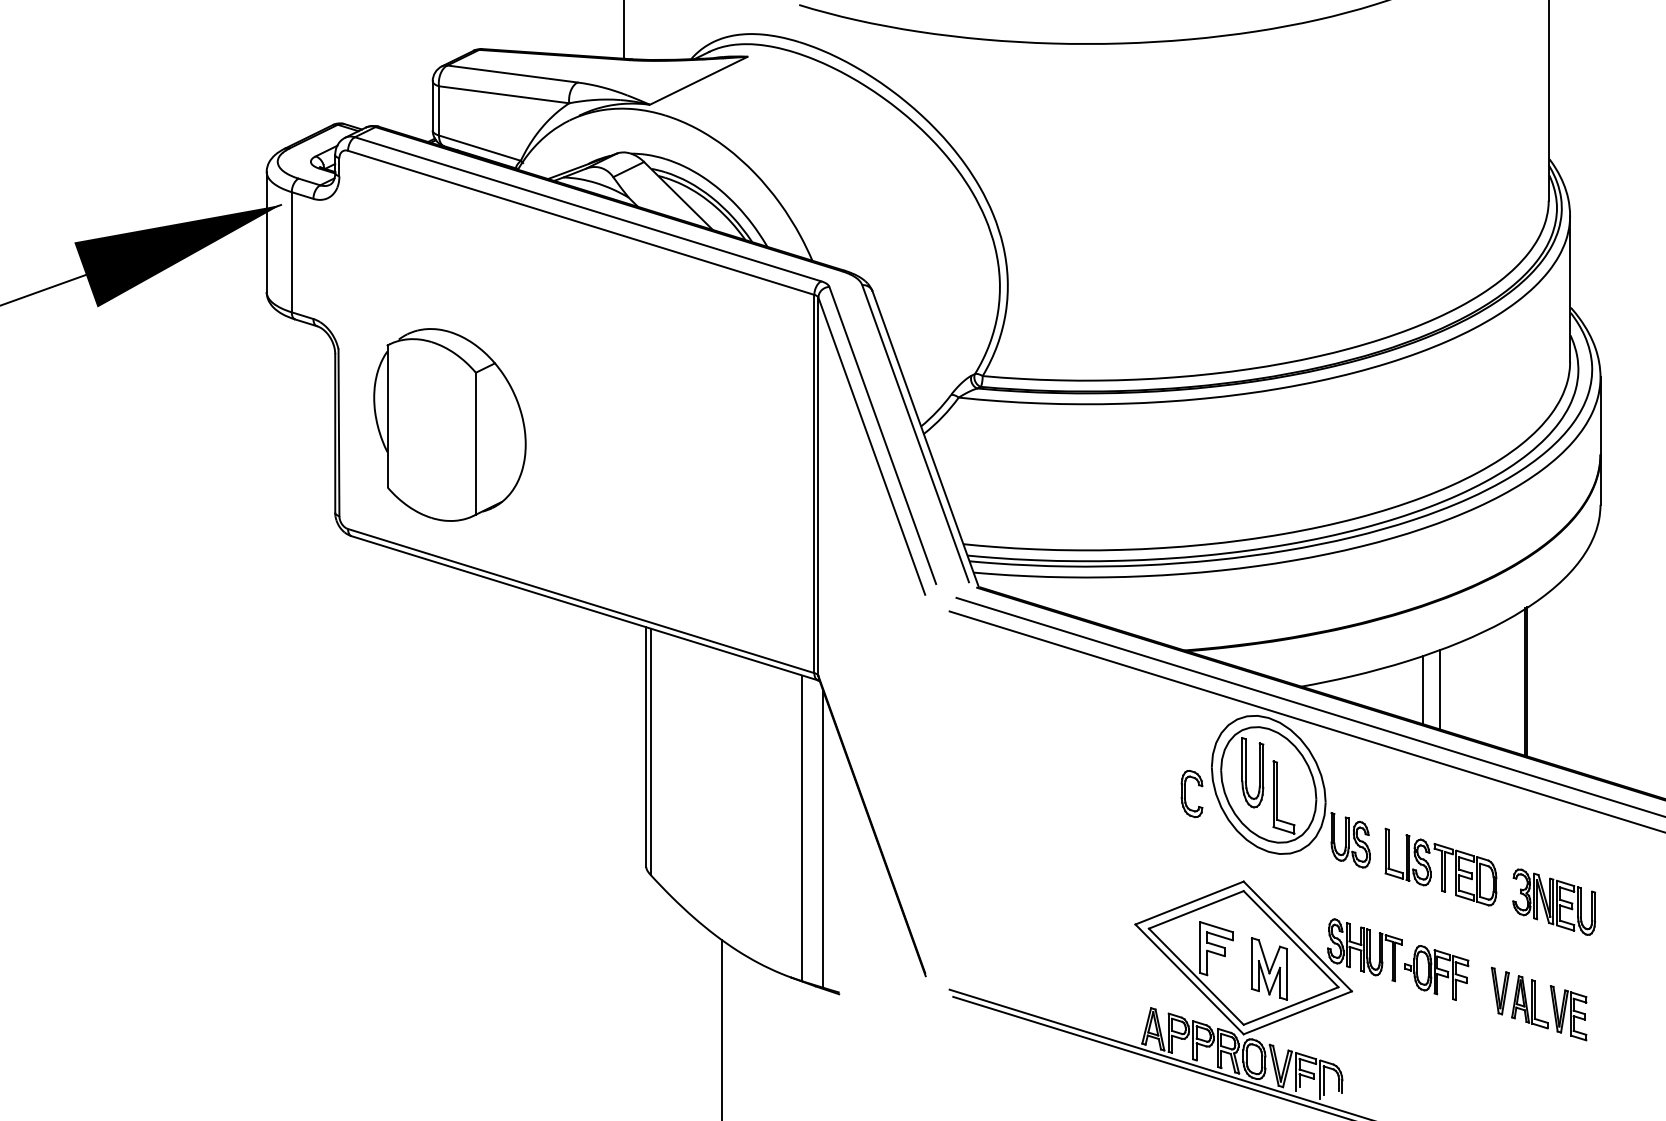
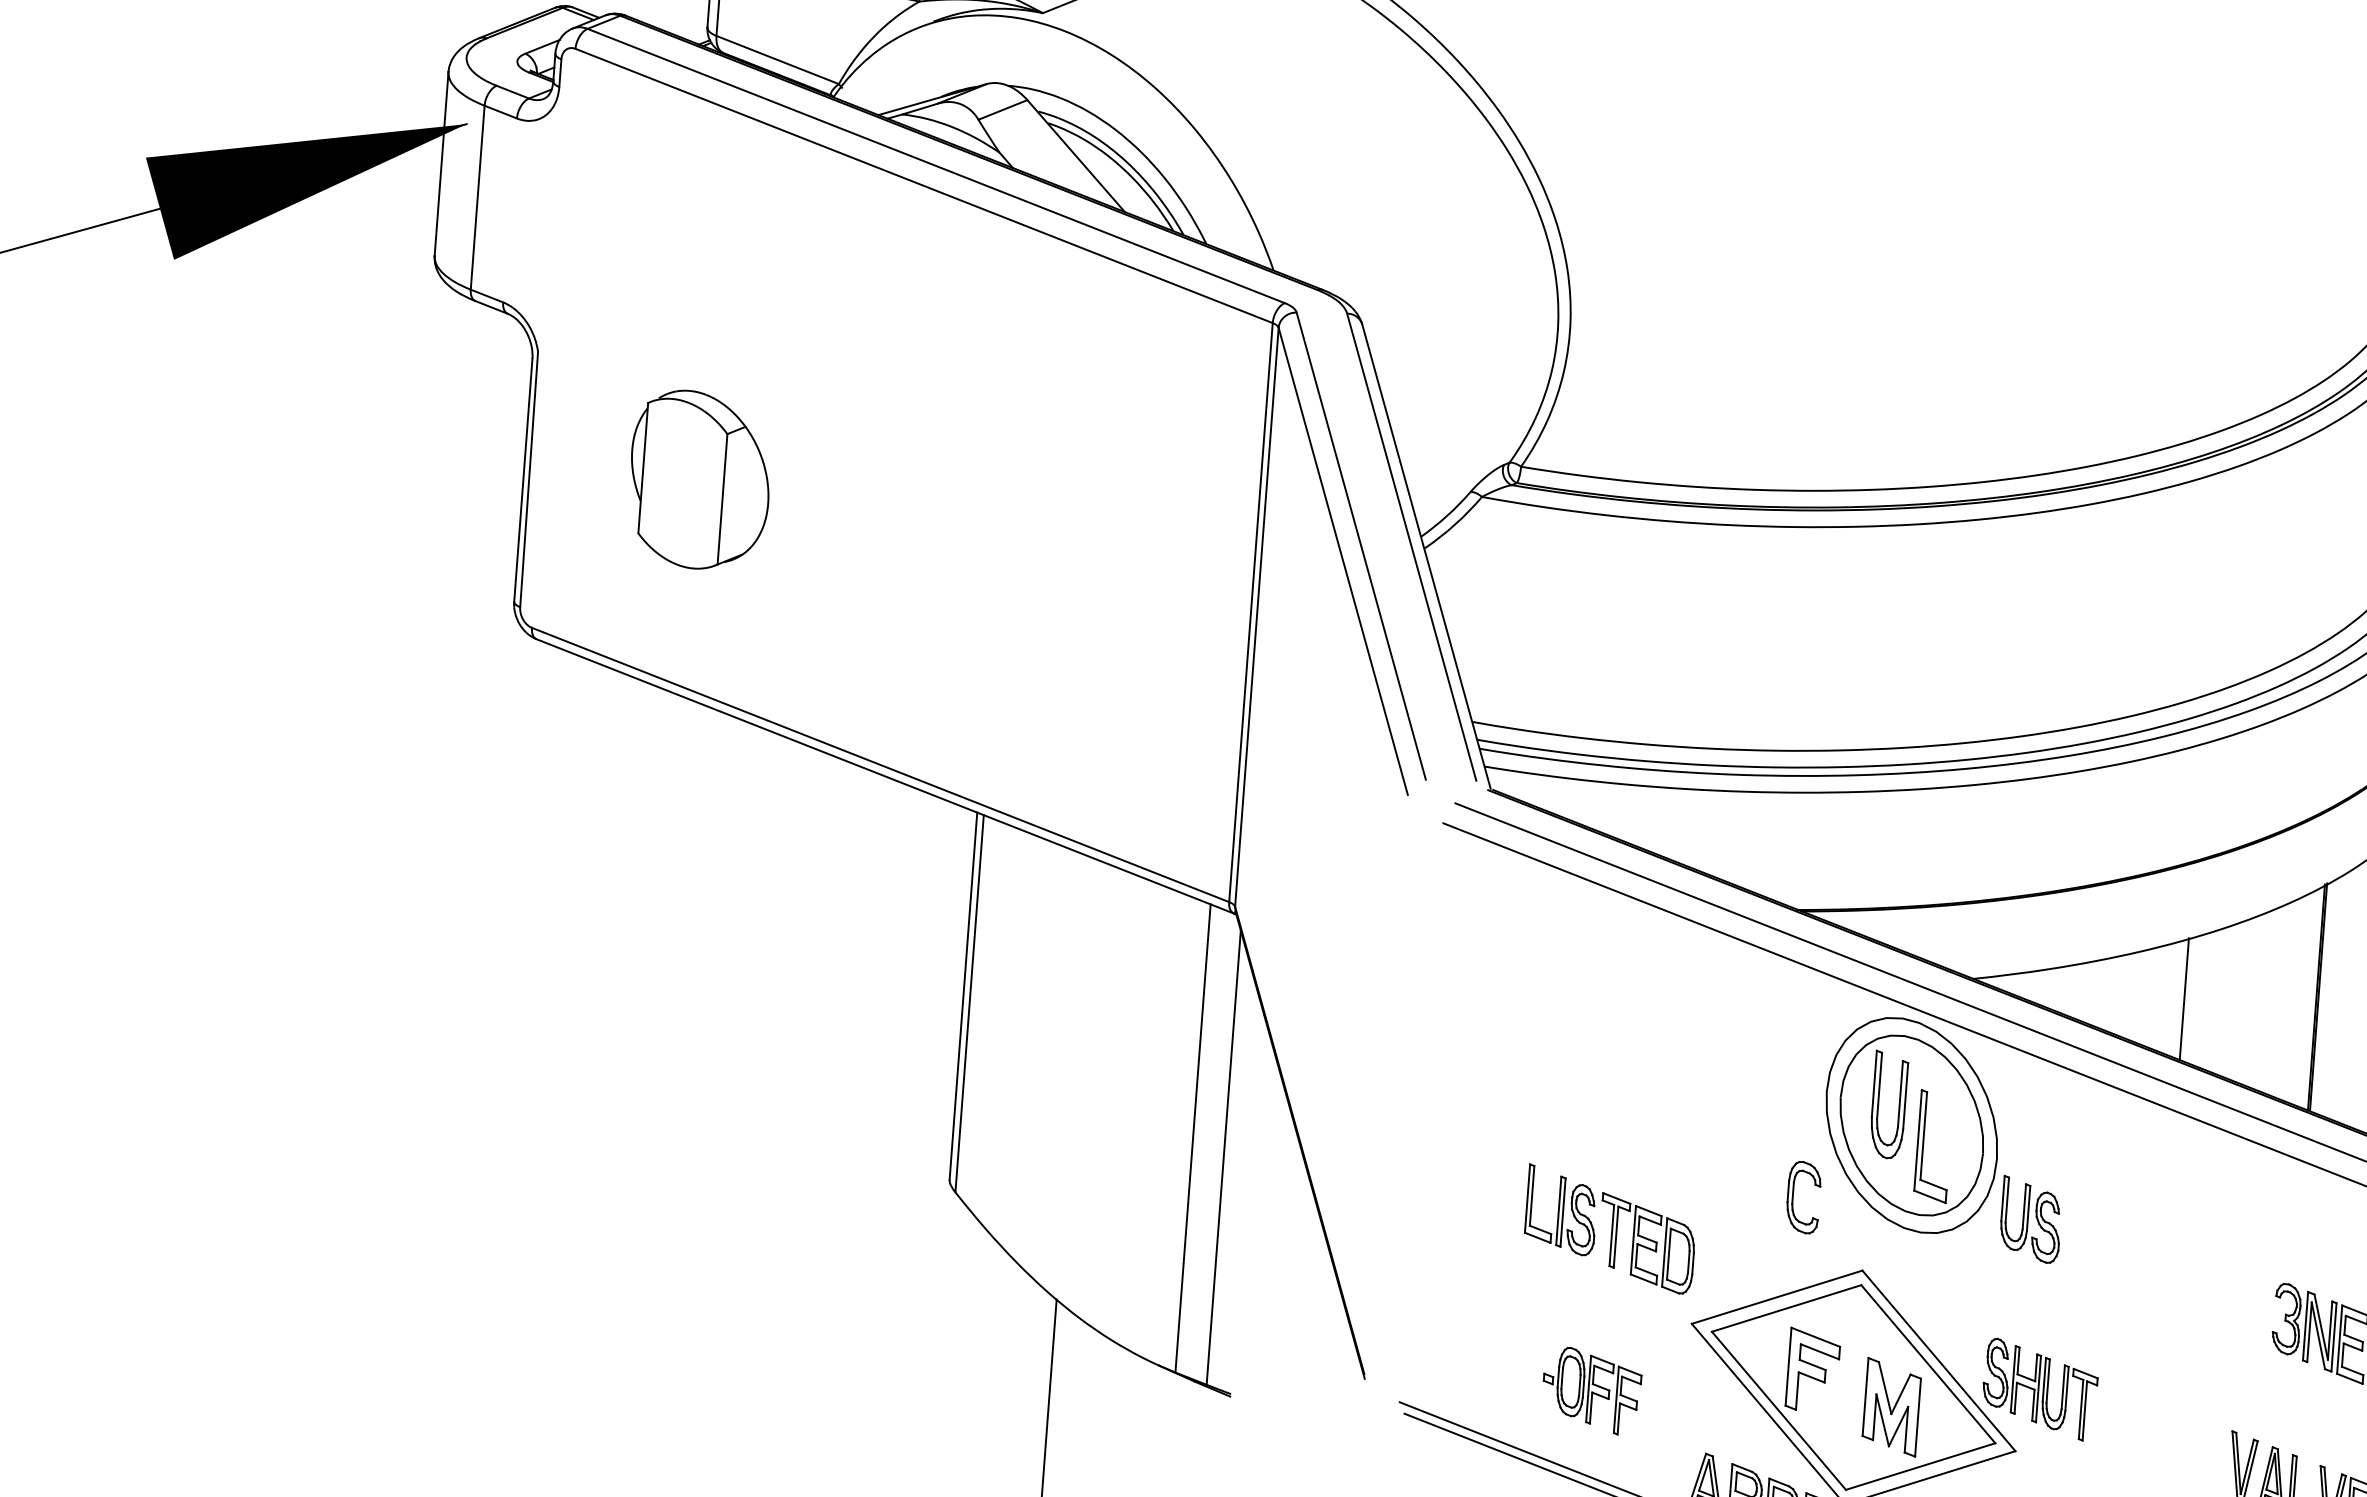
part: (449, 424) -> (699, 479), size x0.6
line: (1423, 689) -> (2159, 997), removed
part: (1191, 794) -> (1802, 1198), moved
part: (1440, 866) -> (1609, 1228), moved
part: (1436, 972) -> (1591, 1390), moved

